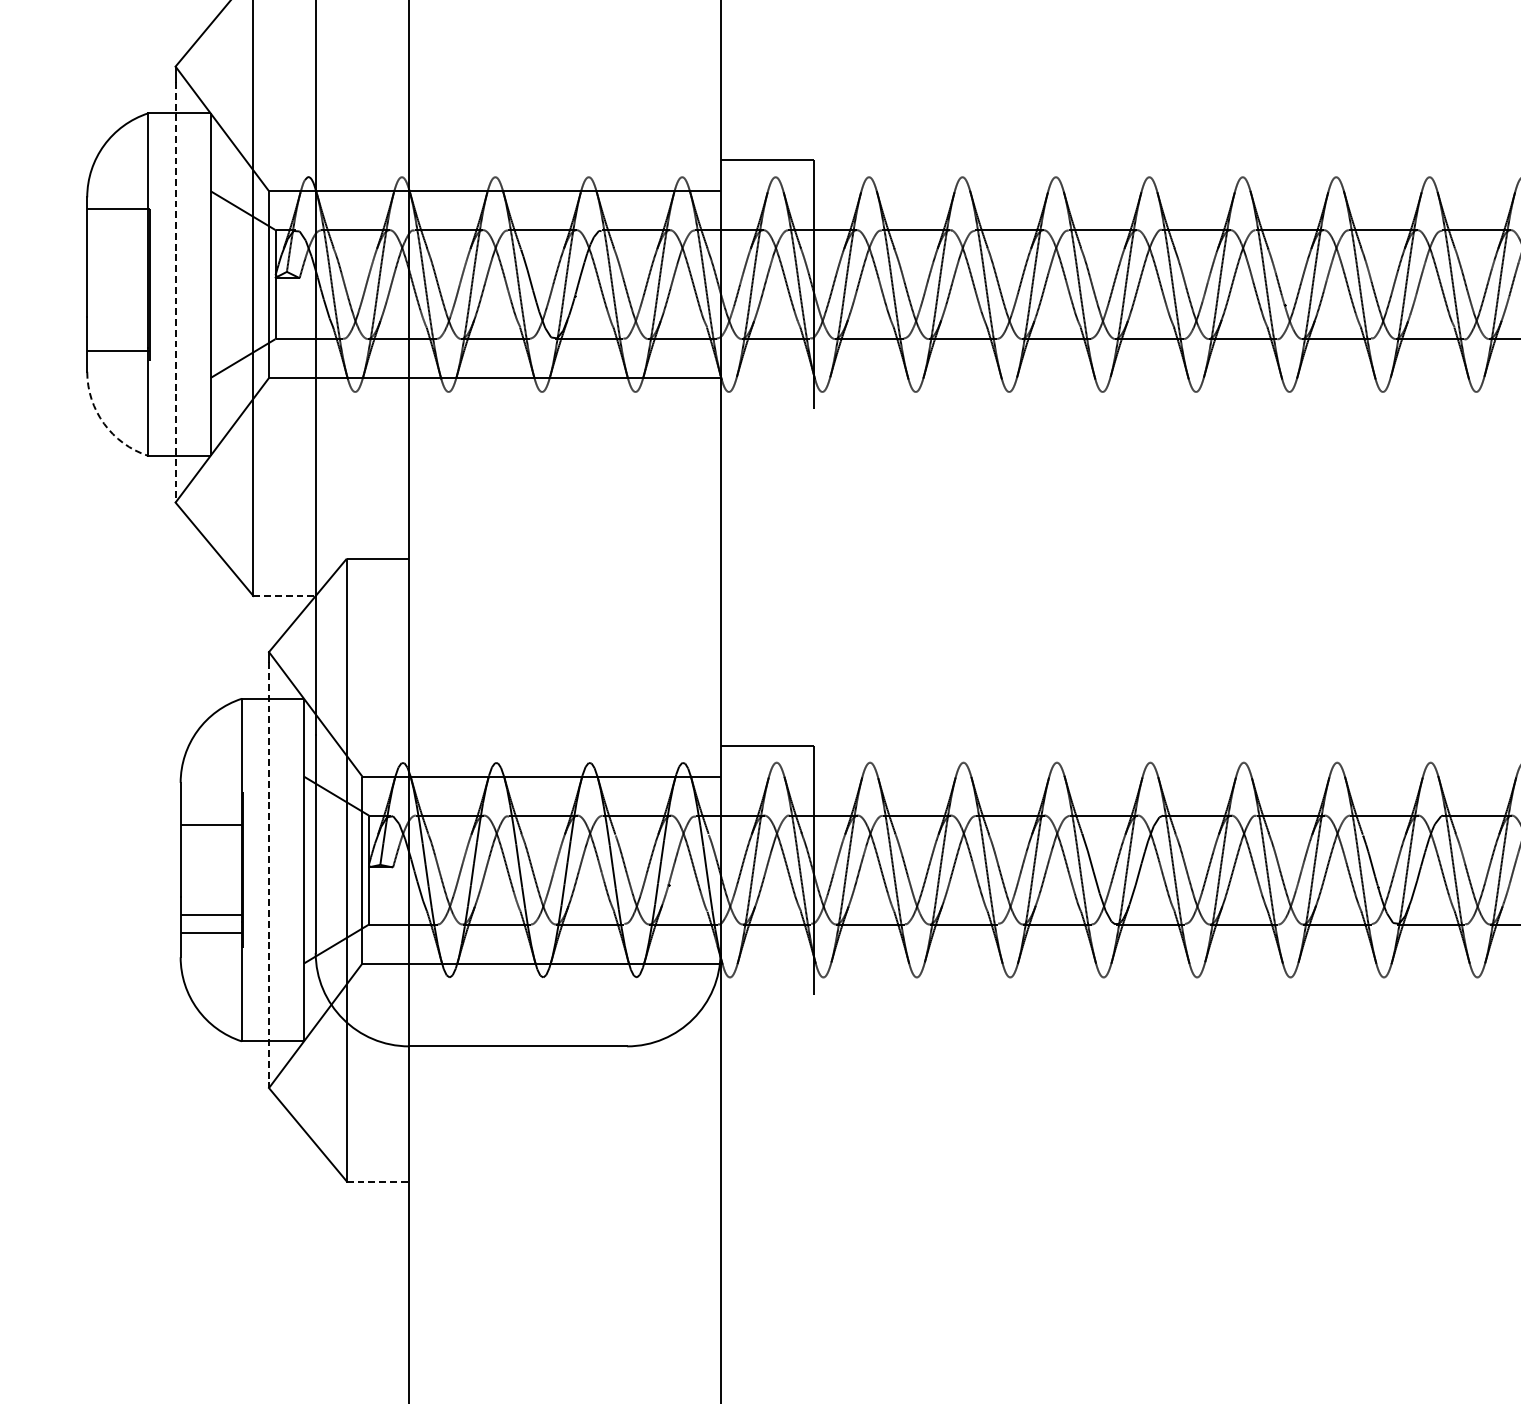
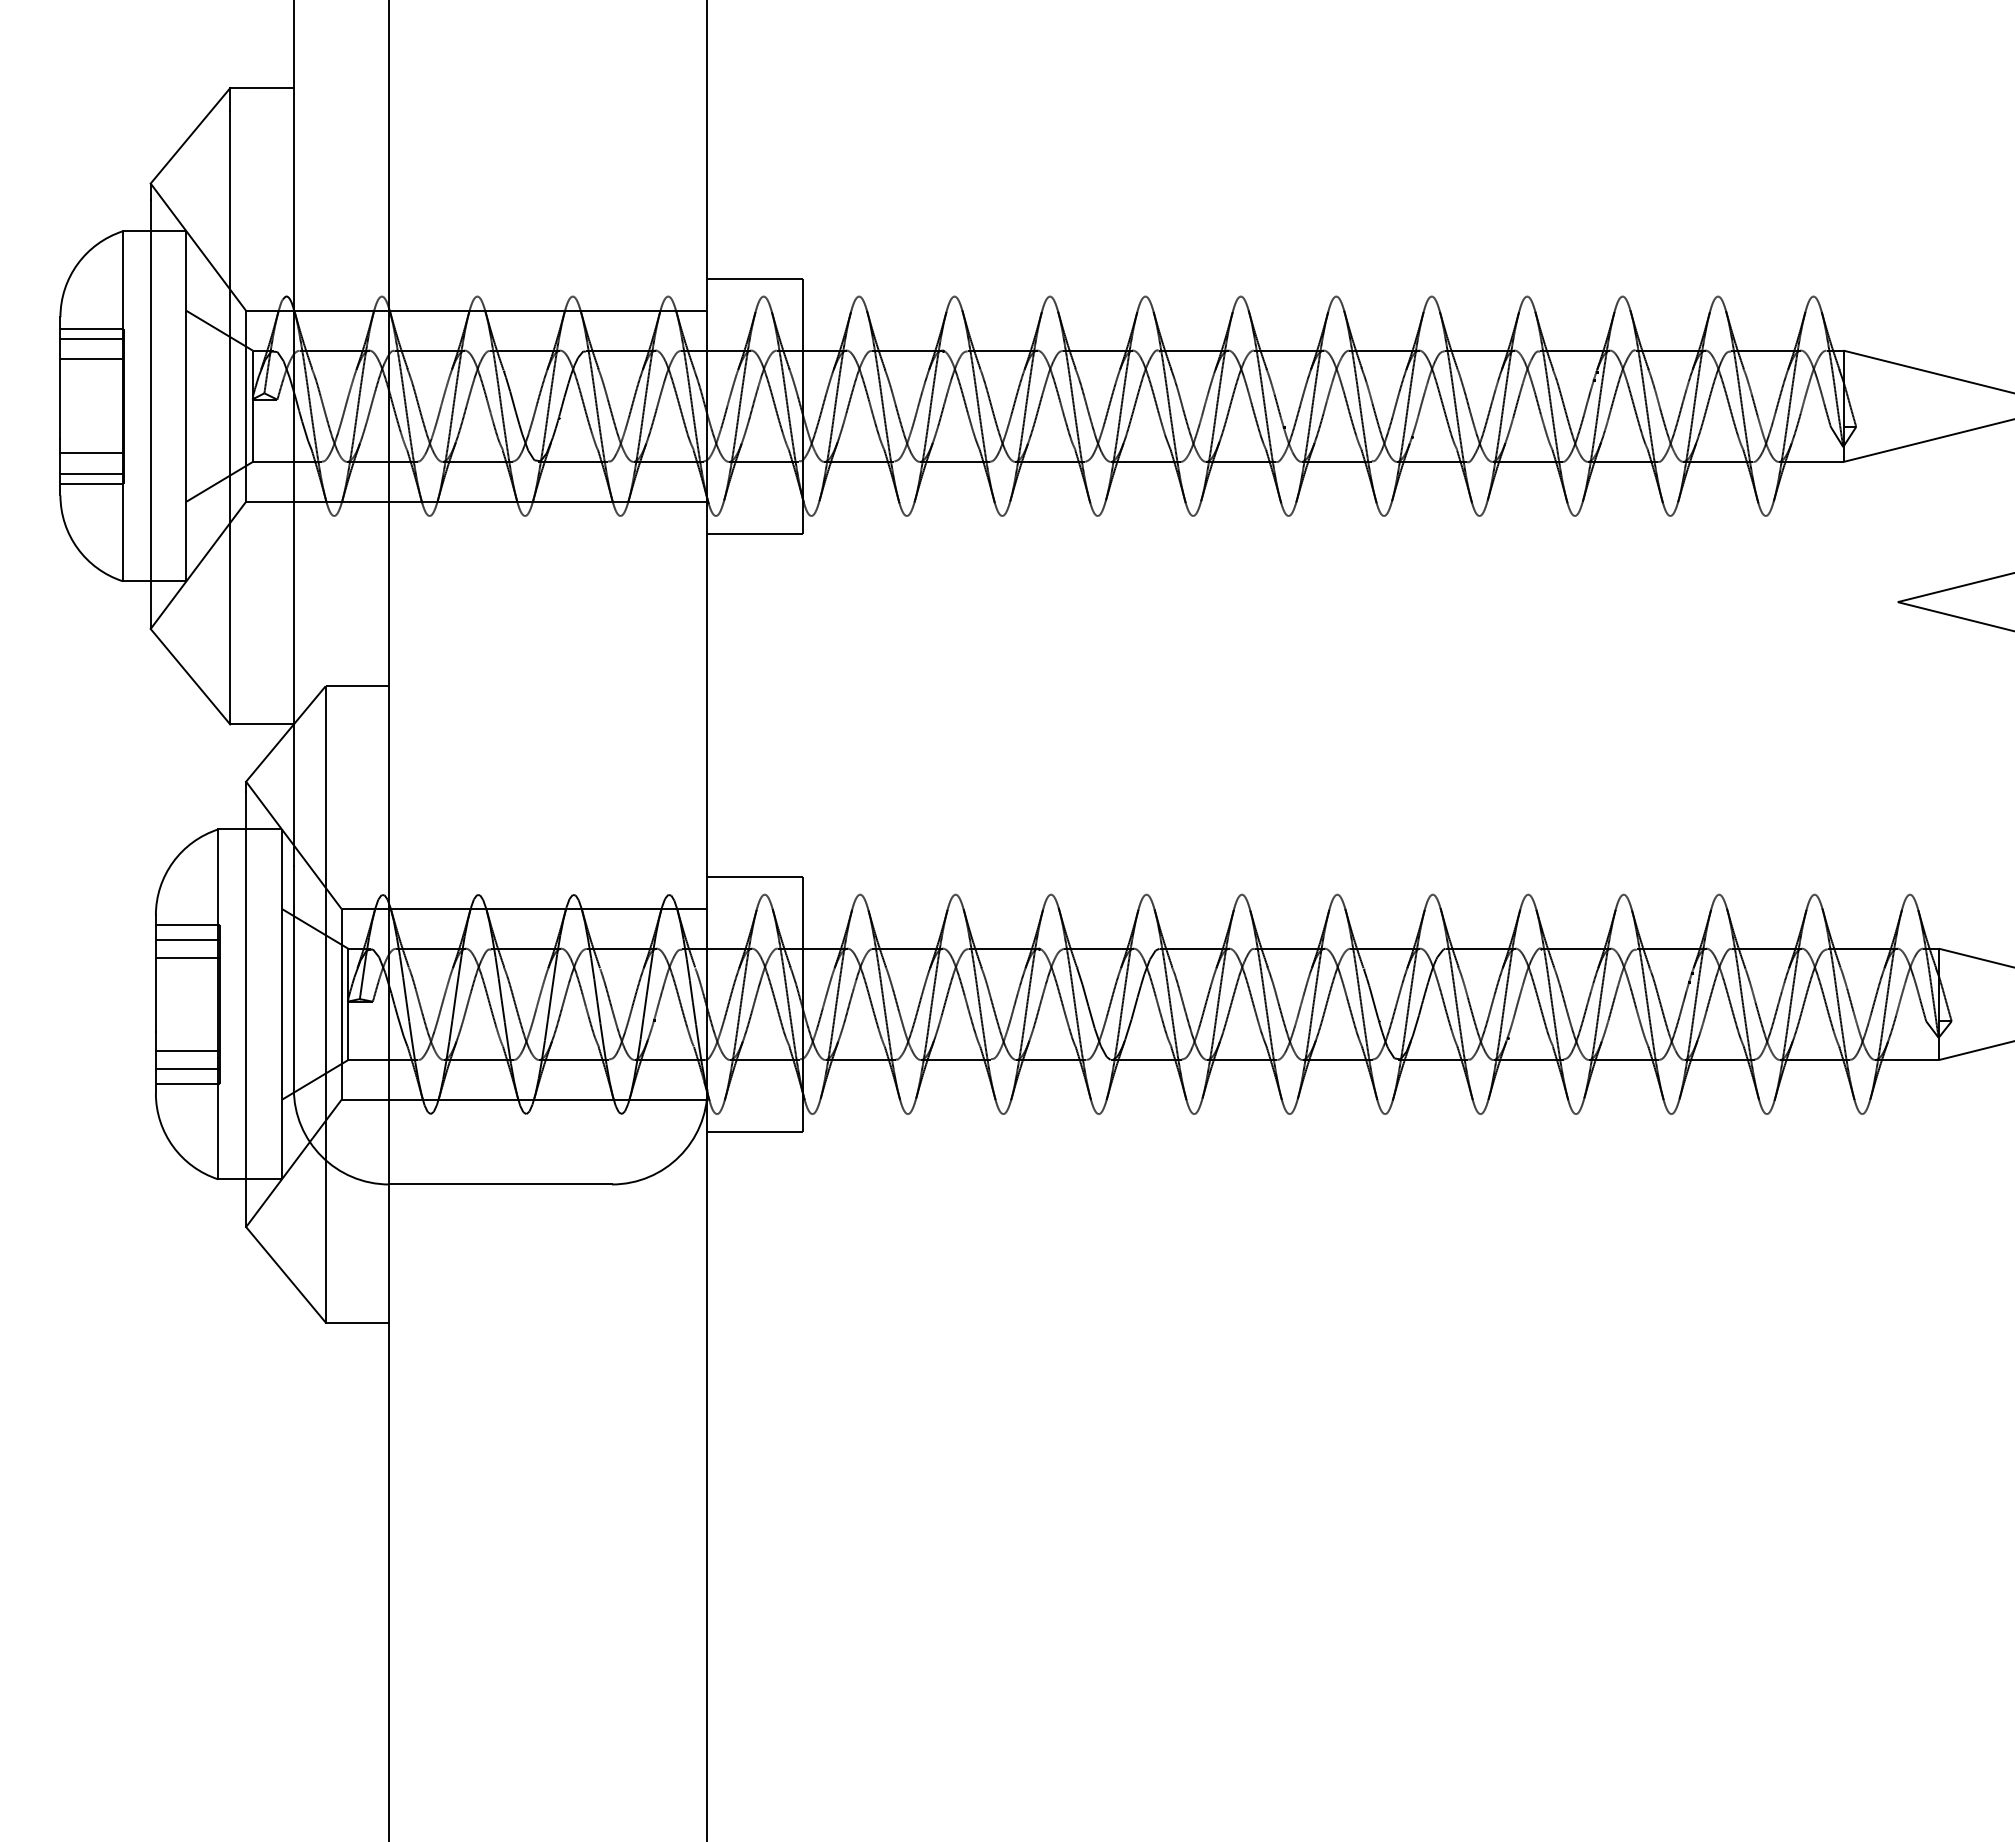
line: (118, 218) -> (92, 338), added
line: (118, 238) -> (92, 359), added
line: (175, 292) -> (150, 414), dashed -> solid
line: (118, 330) -> (92, 453), added
line: (118, 360) -> (92, 483), added
line: (766, 409) -> (754, 533), added
arc: (103, 423) -> (77, 548), dashed -> solid
line: (285, 596) -> (262, 724), dashed -> solid
line: (211, 792) -> (187, 925), added
line: (211, 807) -> (187, 940), added
line: (269, 876) -> (246, 1010), dashed -> solid
line: (211, 947) -> (187, 1083), added
line: (766, 994) -> (754, 1131), added
line: (378, 1181) -> (357, 1322), dashed -> solid

